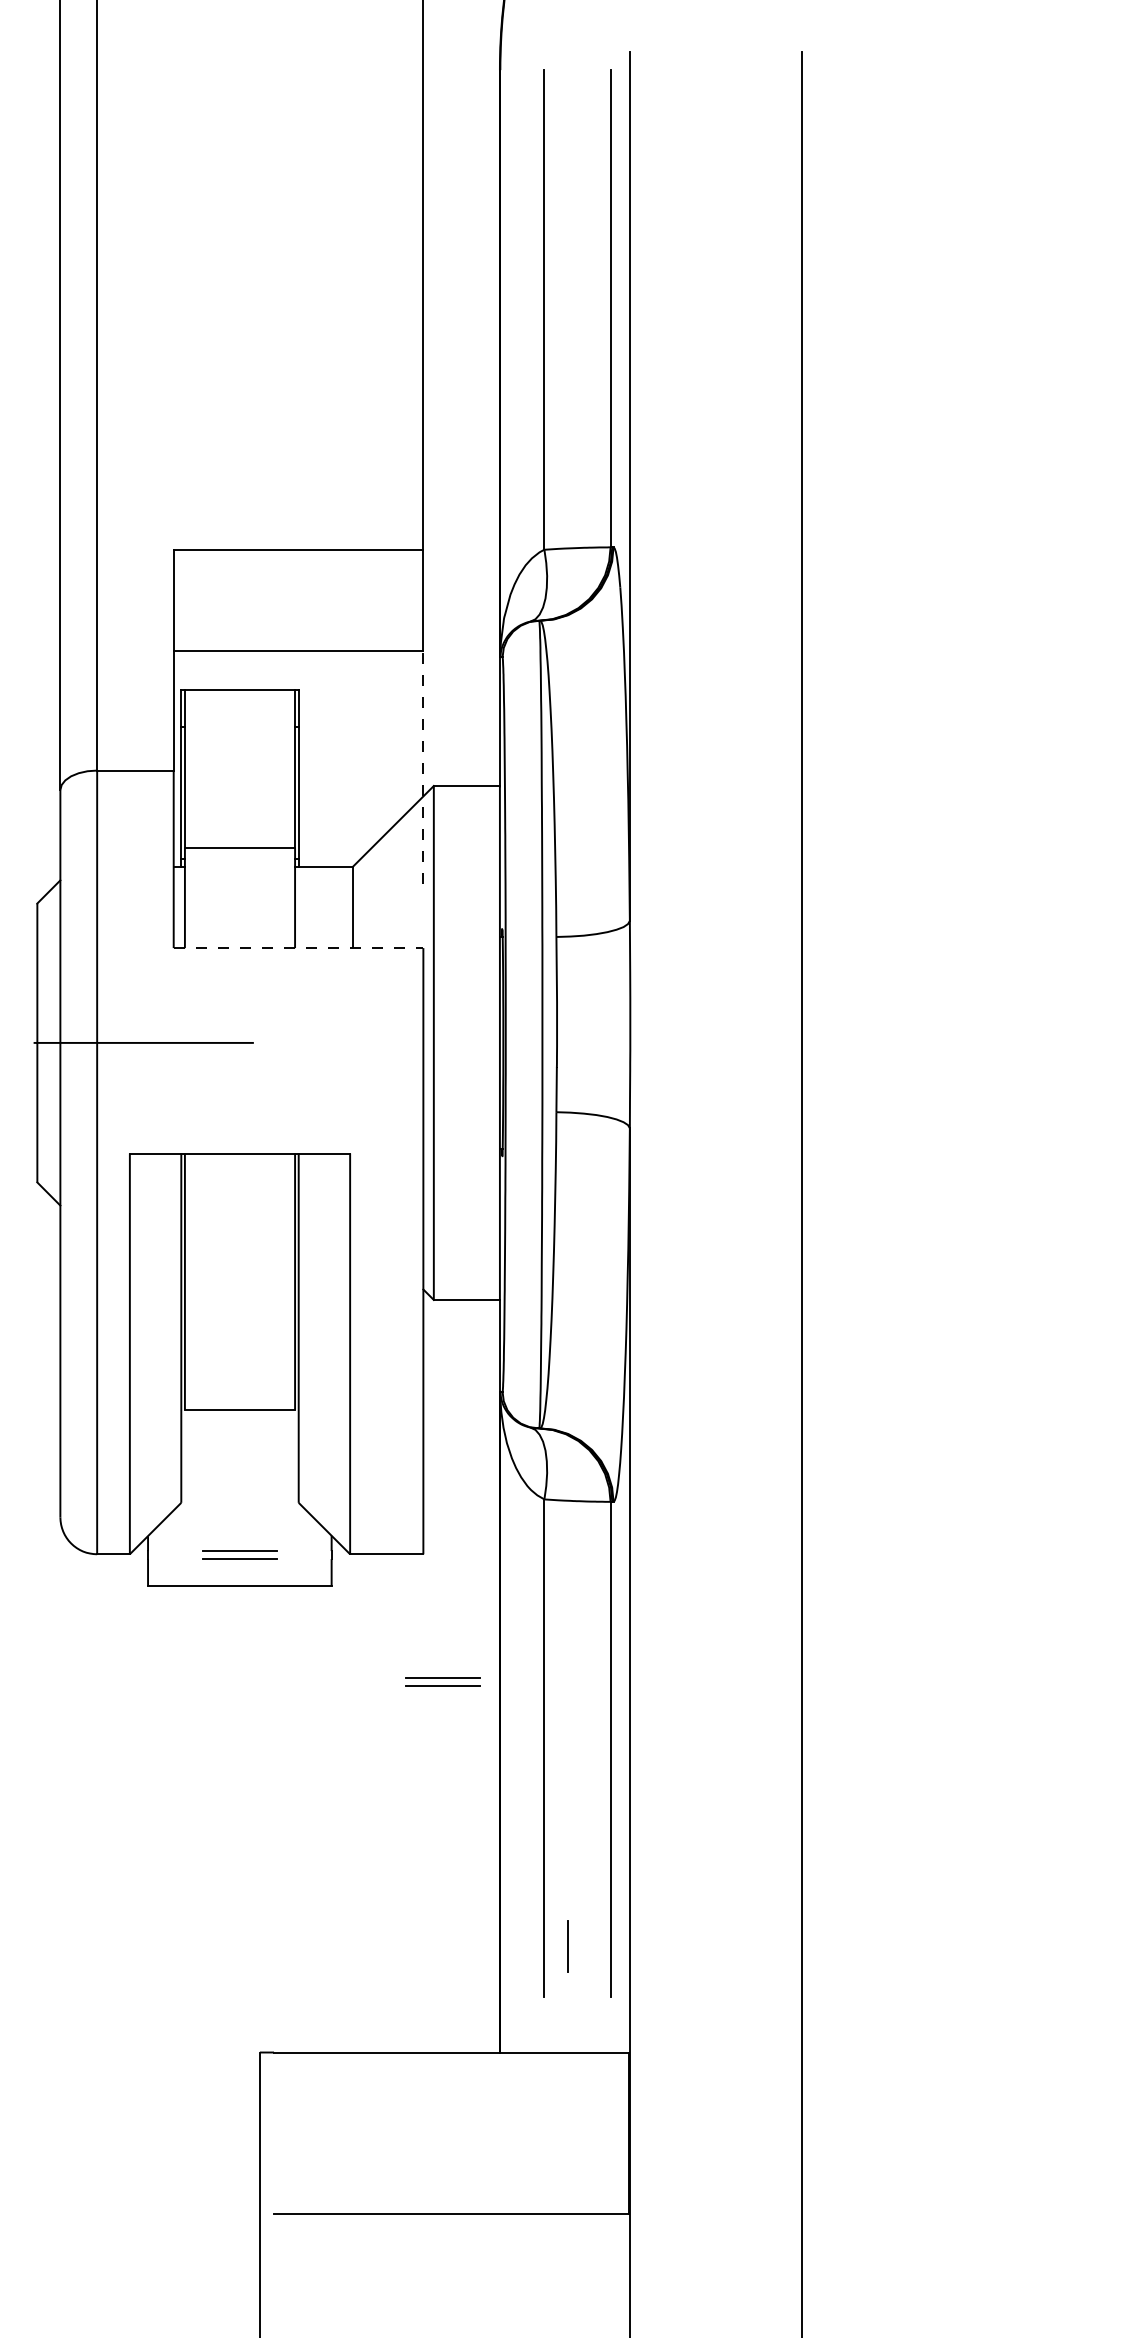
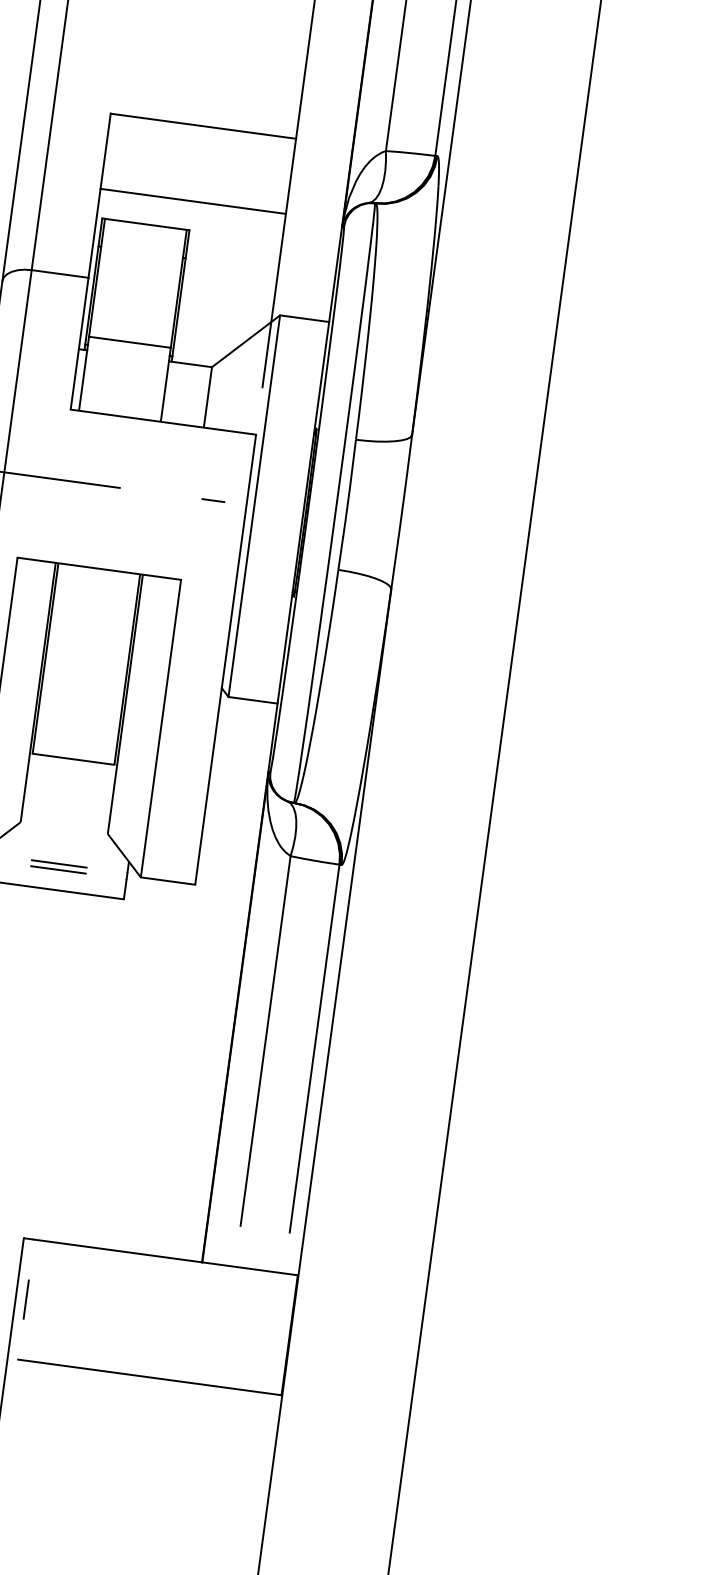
line: (423, 767) -> (274, 300), dashed -> solid
line: (298, 948) -> (163, 422), dashed -> solid
line: (378, 1042) -> (213, 500), added
part: (442, 1681) -> (196, 981), removed
line: (567, 1946) -> (25, 1299), moved

